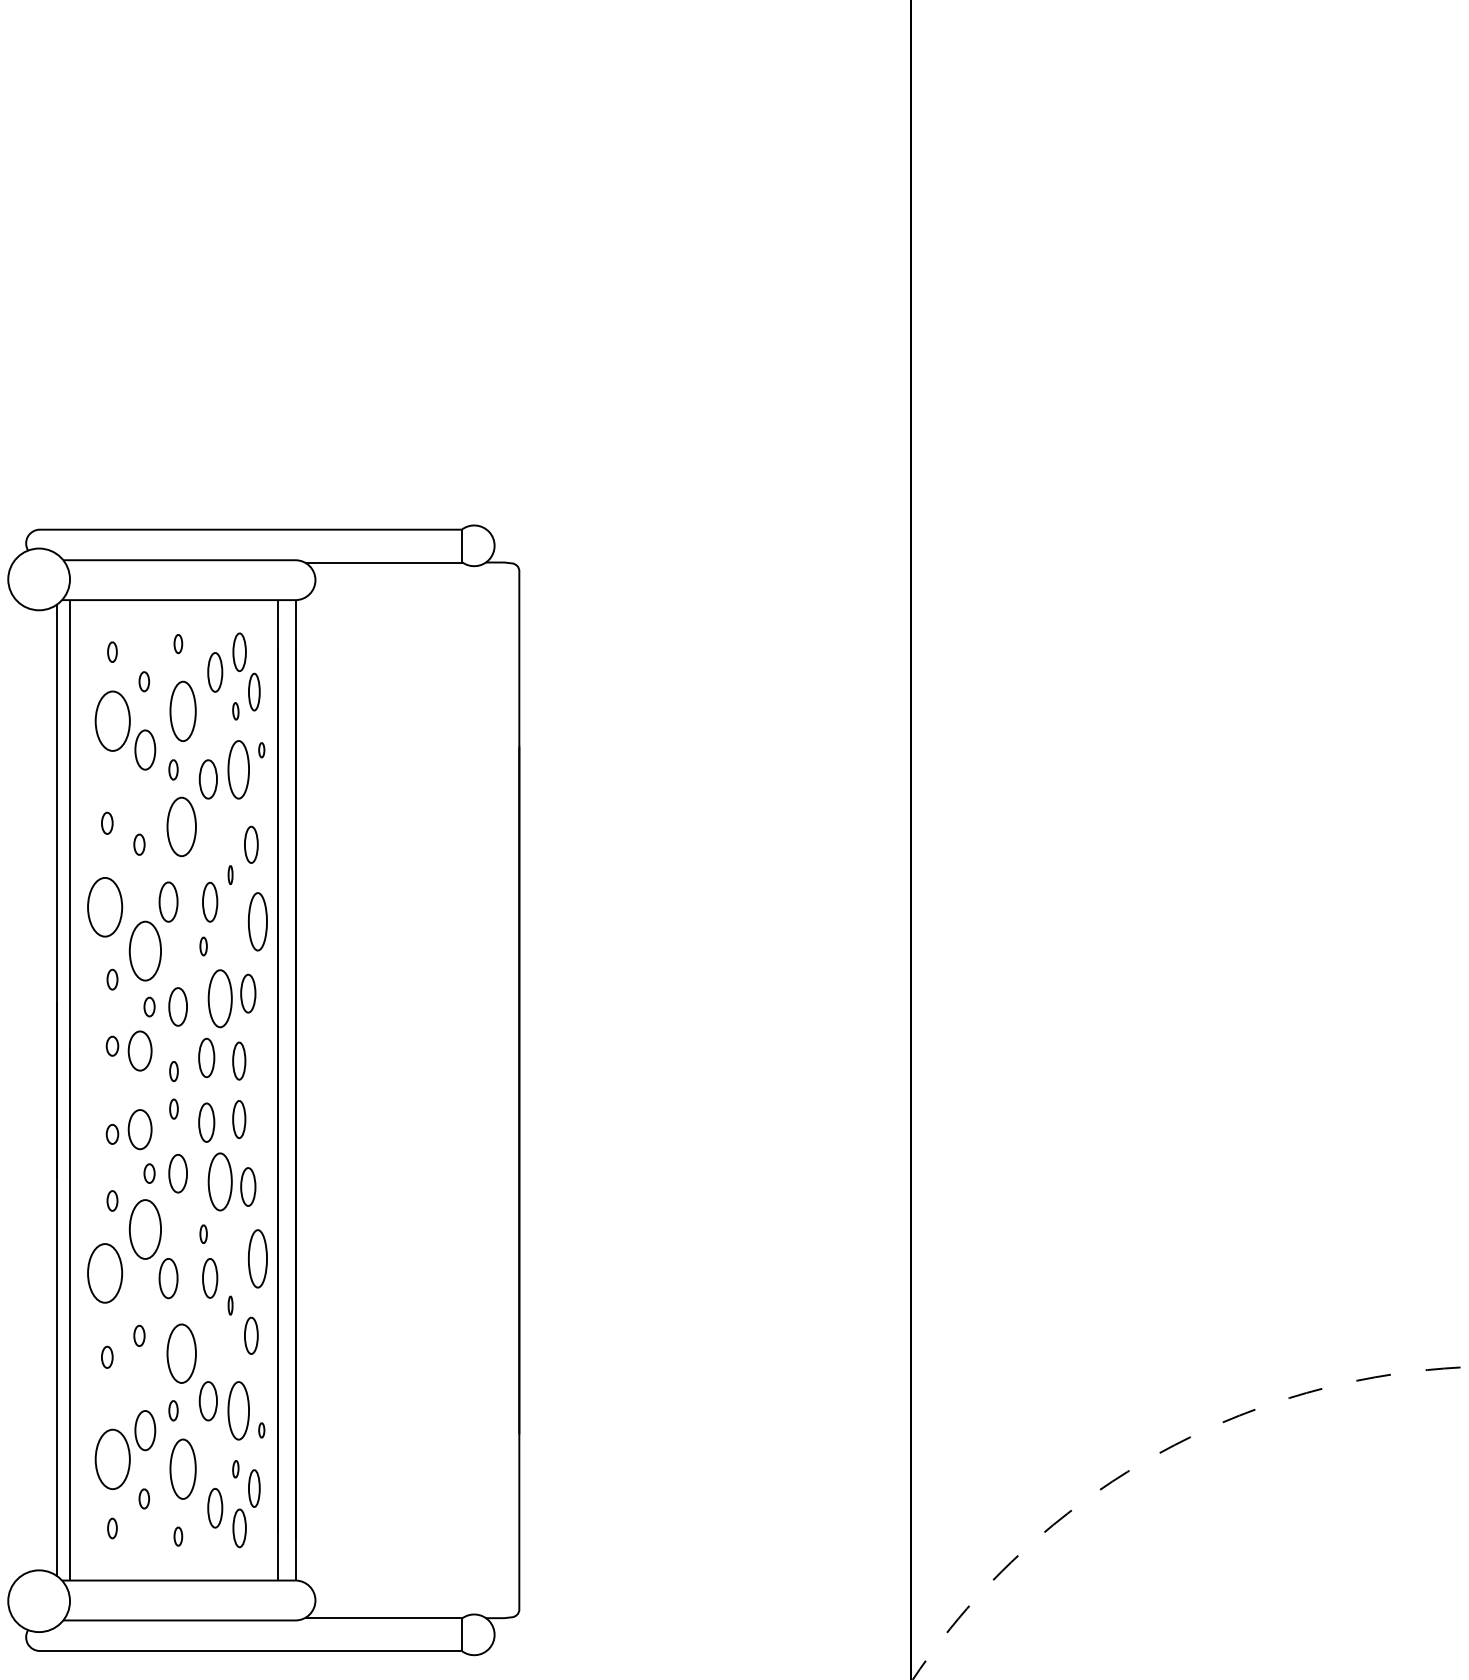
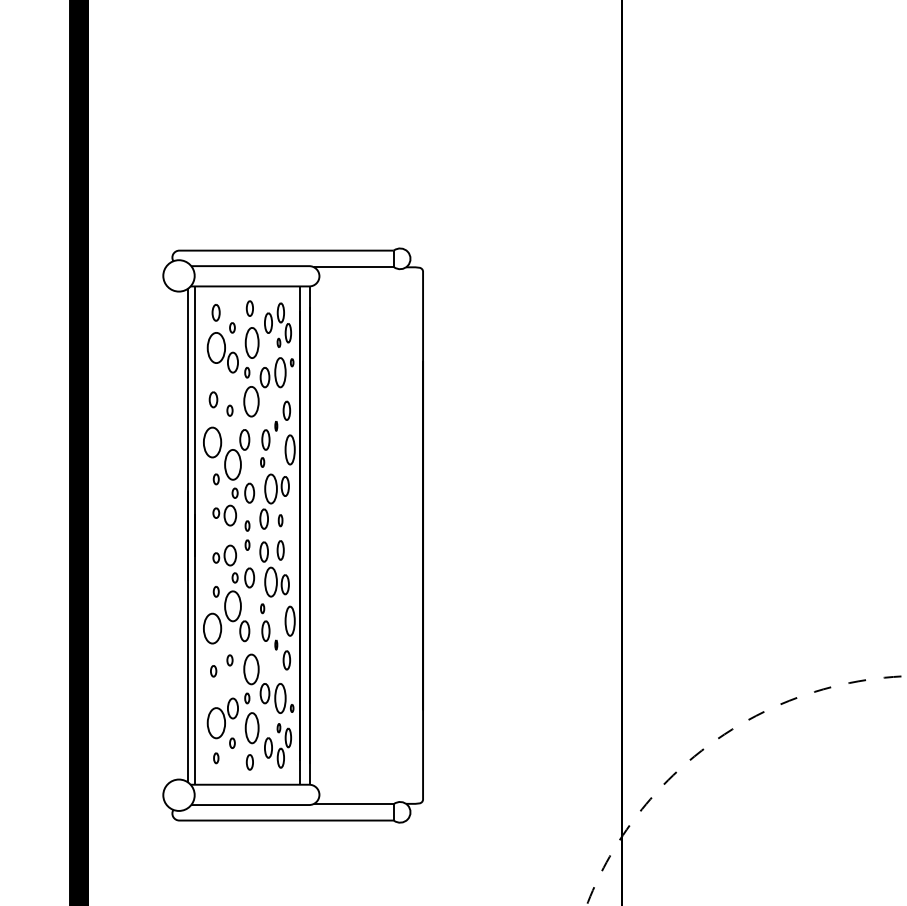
part: (177, 643) -> (249, 308), size x1.6
part: (112, 651) -> (216, 312), size x1.6
part: (107, 822) -> (213, 399), size x1.4
part: (238, 1060) -> (280, 520), size x0.6
part: (177, 1536) -> (249, 762), size x1.6

